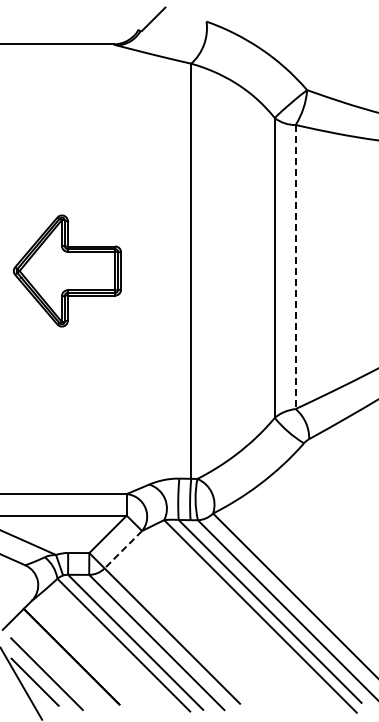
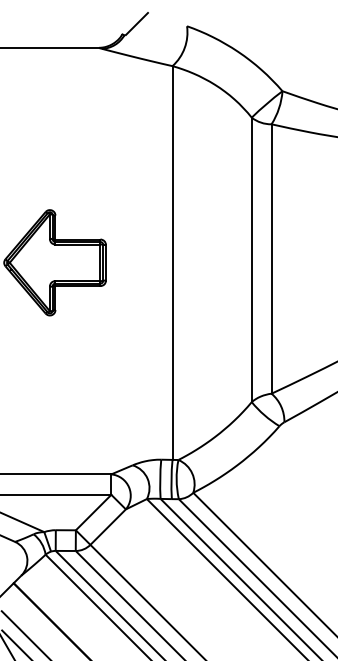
line: (295, 267) -> (271, 259), dashed -> solid
line: (123, 550) -> (108, 527), dashed -> solid

